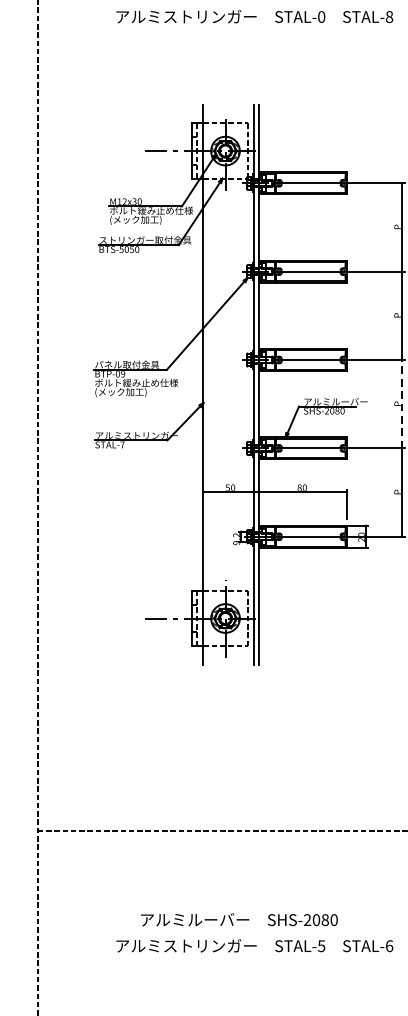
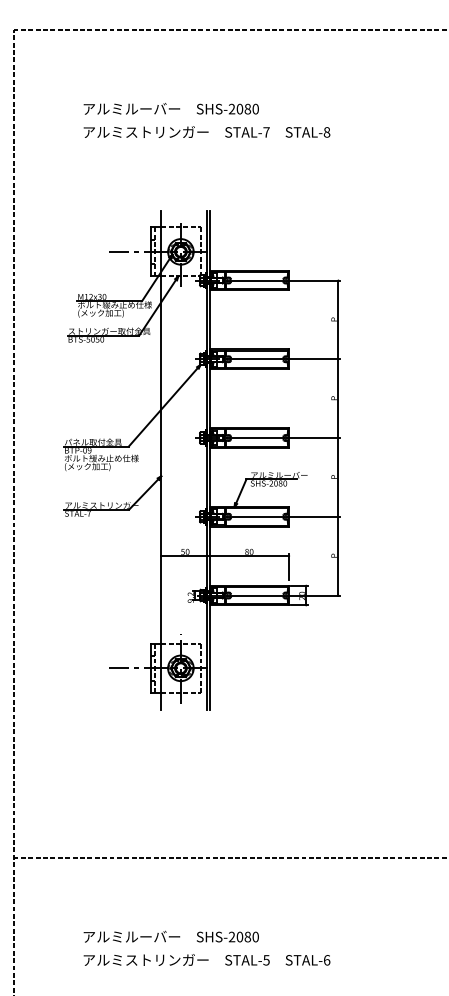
text: (321, 17) -> (266, 132), STAL-0 -> STAL-7
line: (402, 403) -> (338, 476), dashed -> solid
text: (238, 919) -> (170, 936), moved

